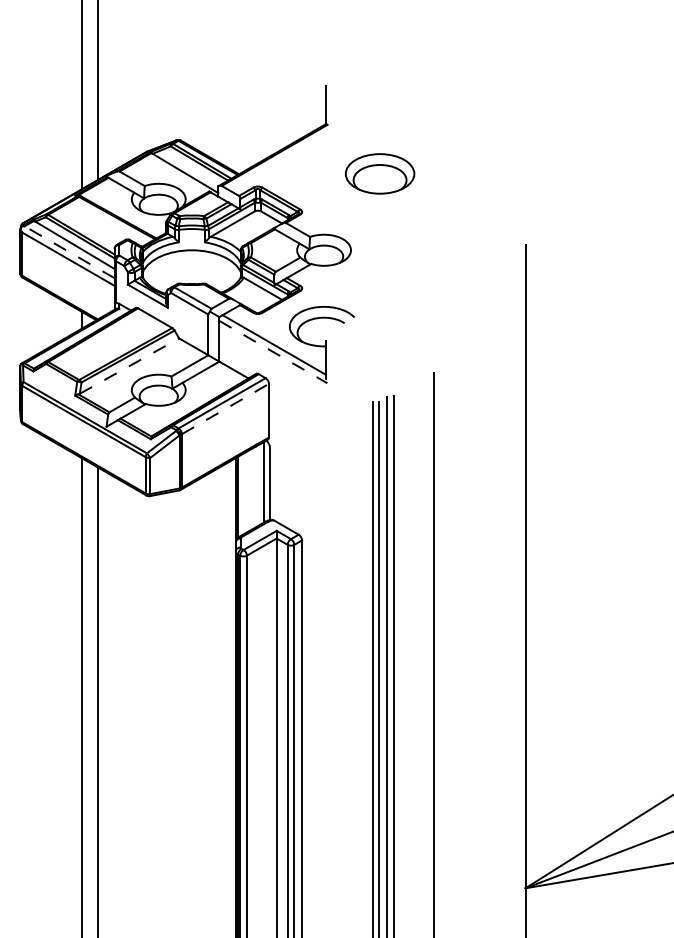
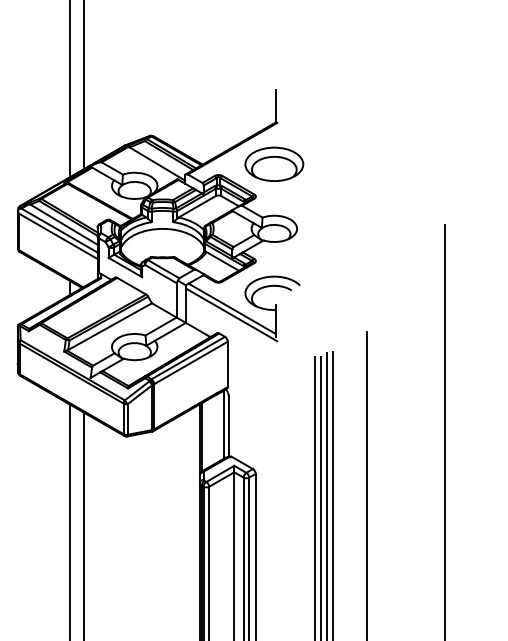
part: (379, 173) -> (273, 164), moved
line: (69, 252) -> (59, 230), dashed -> solid
line: (273, 352) -> (231, 315), dashed -> solid
line: (129, 366) -> (110, 327), dashed -> solid
line: (225, 408) -> (191, 362), dashed -> solid

